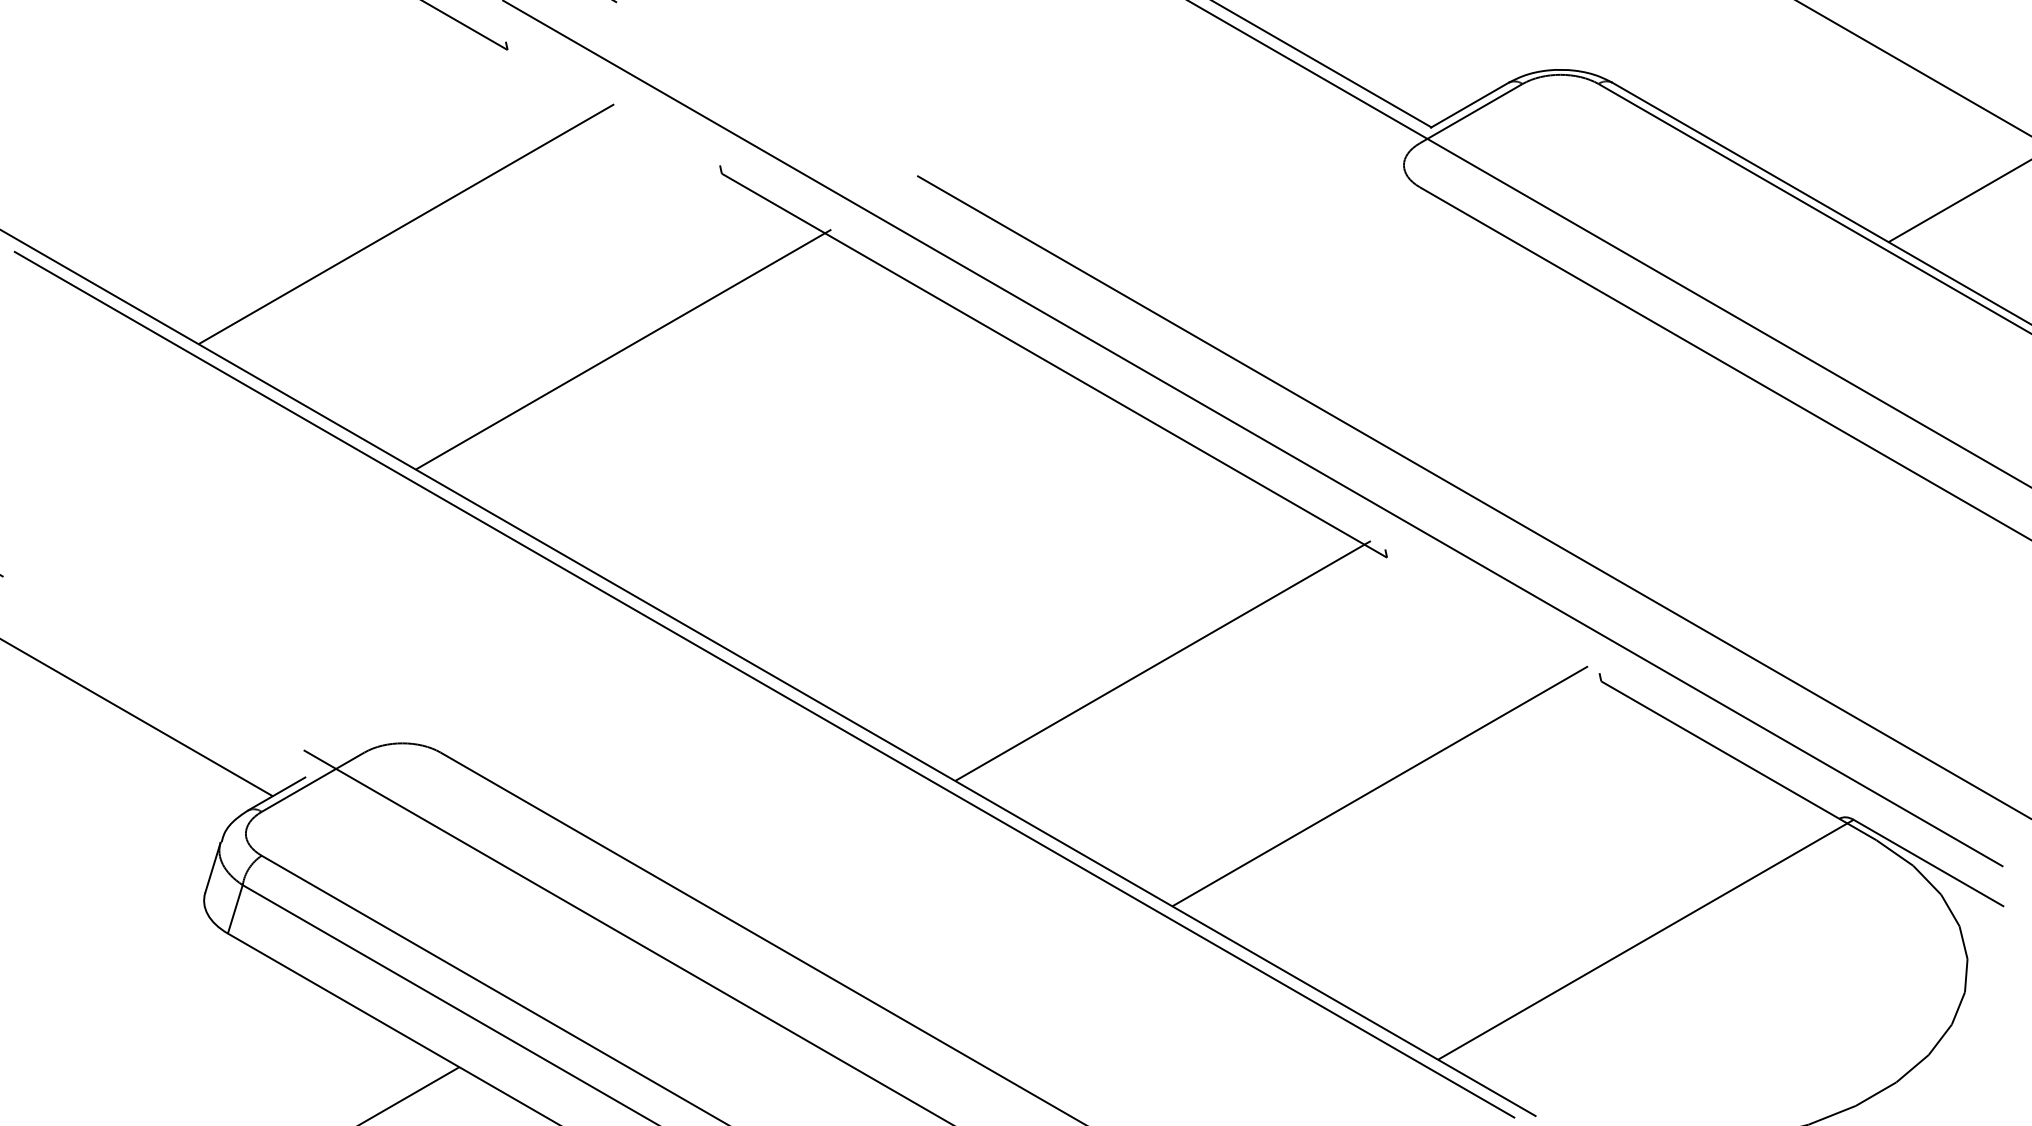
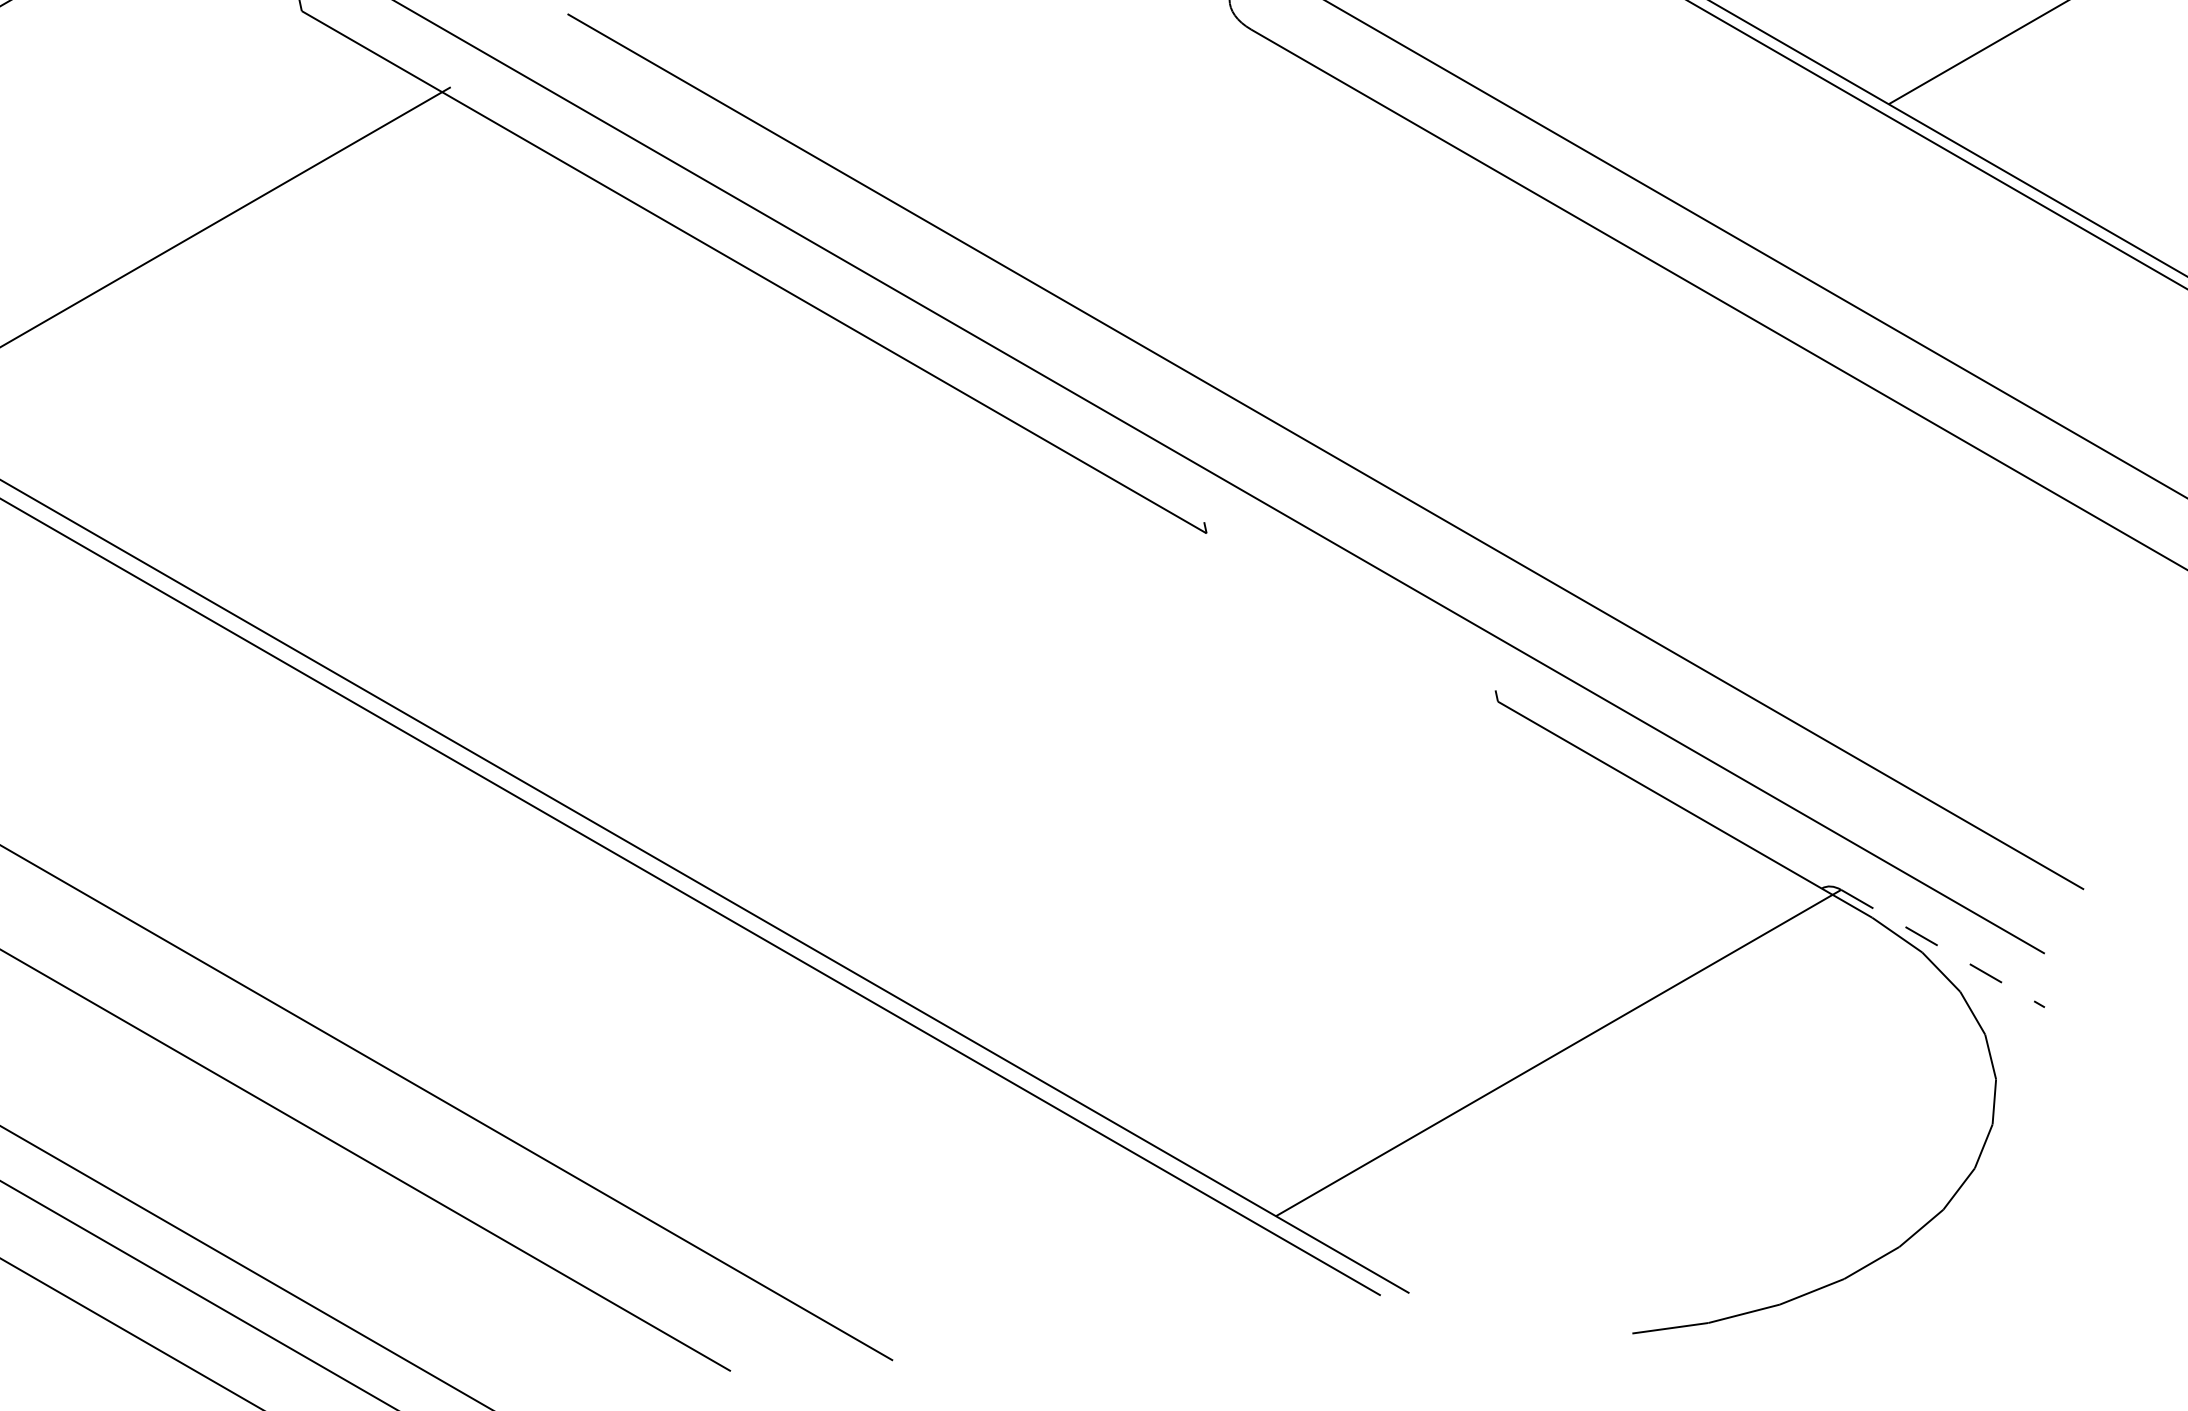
line: (1162, 661) -> (901, 674), removed
line: (1379, 786) -> (1196, 844), removed
line: (1928, 863) -> (1943, 949), solid -> dashed

